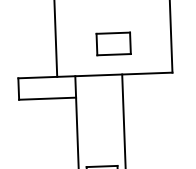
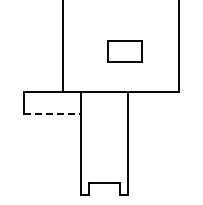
part: (113, 44) -> (124, 51), moved
line: (48, 98) -> (53, 113), solid -> dashed

